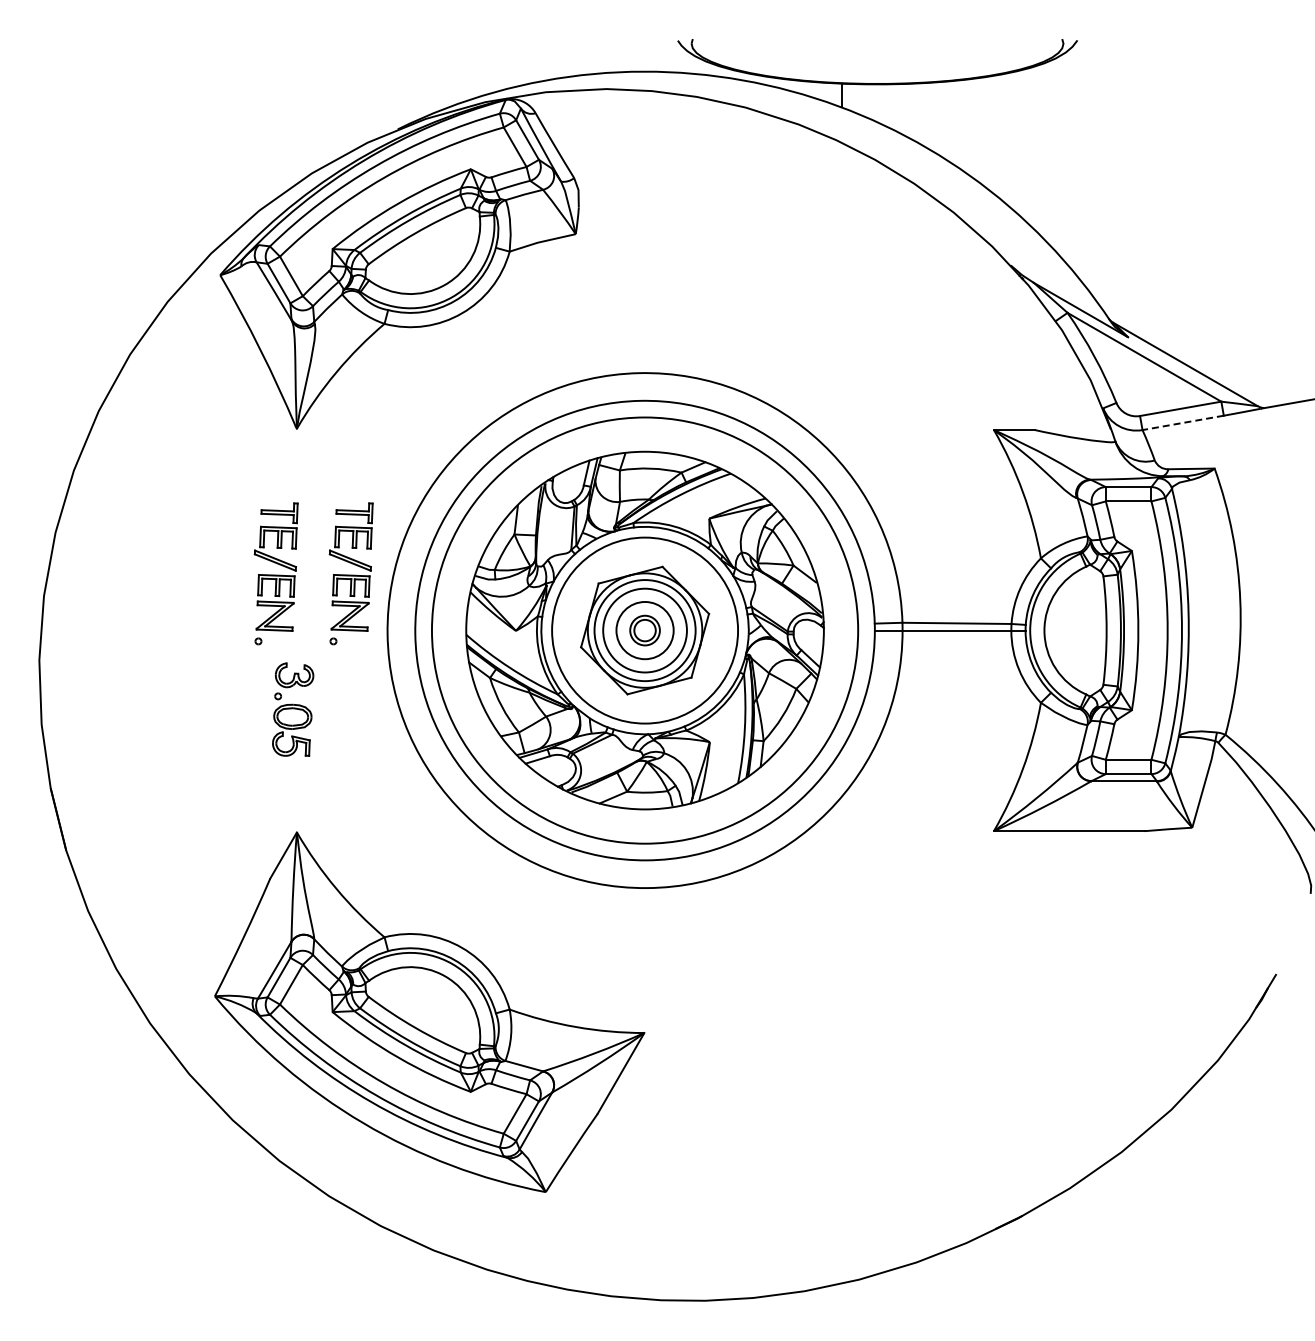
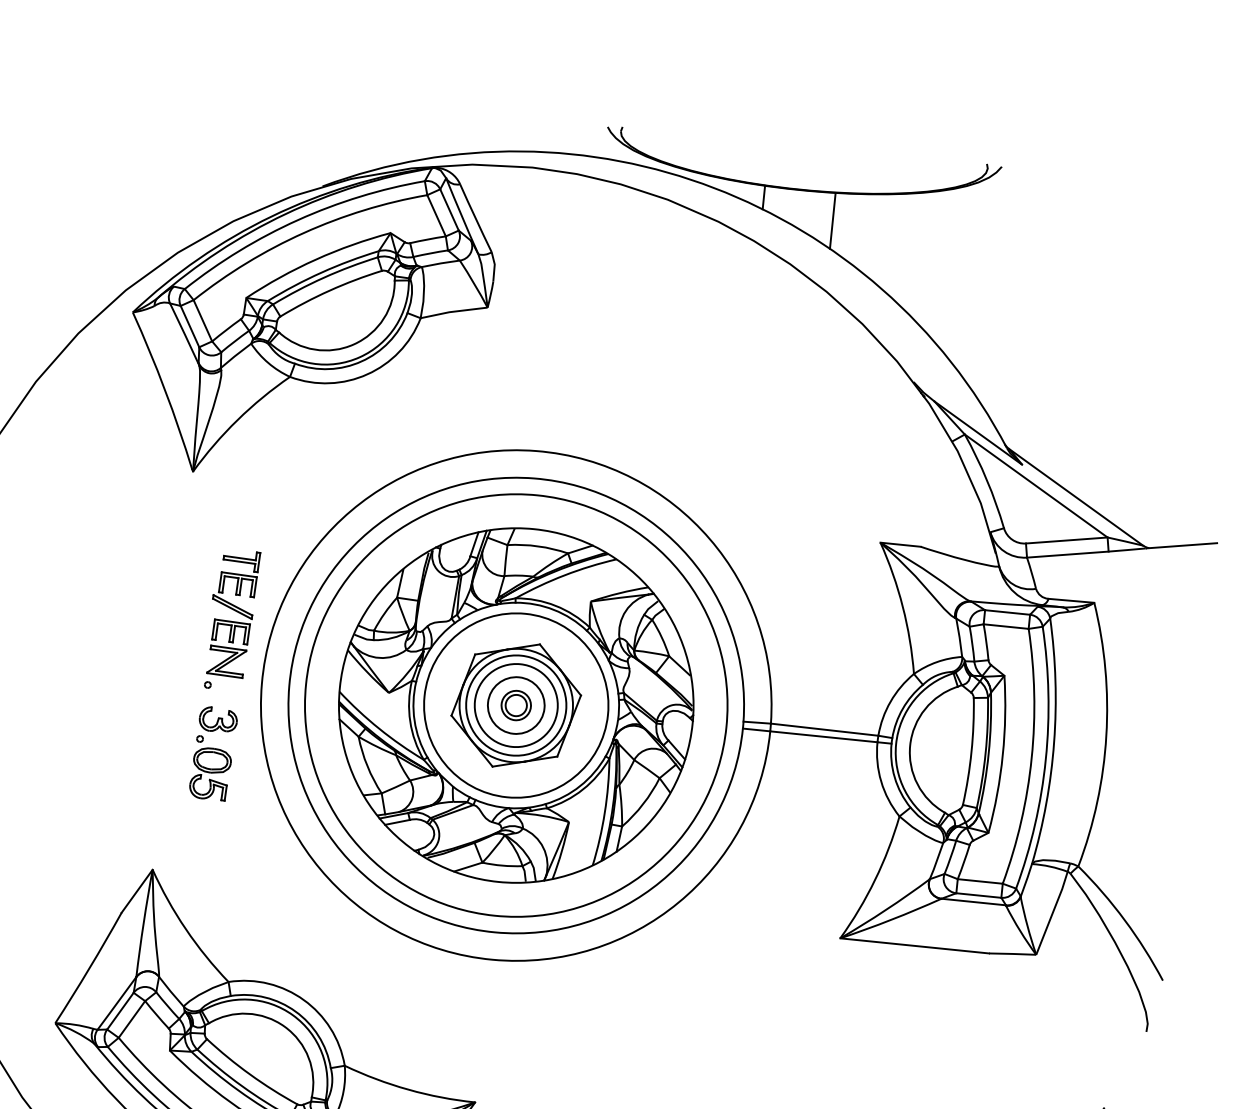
line: (913, 111) -> (833, 220), added
line: (1183, 422) -> (1068, 554), dashed -> solid
part: (275, 573) -> (157, 612), removed
part: (293, 709) -> (213, 753), moved

